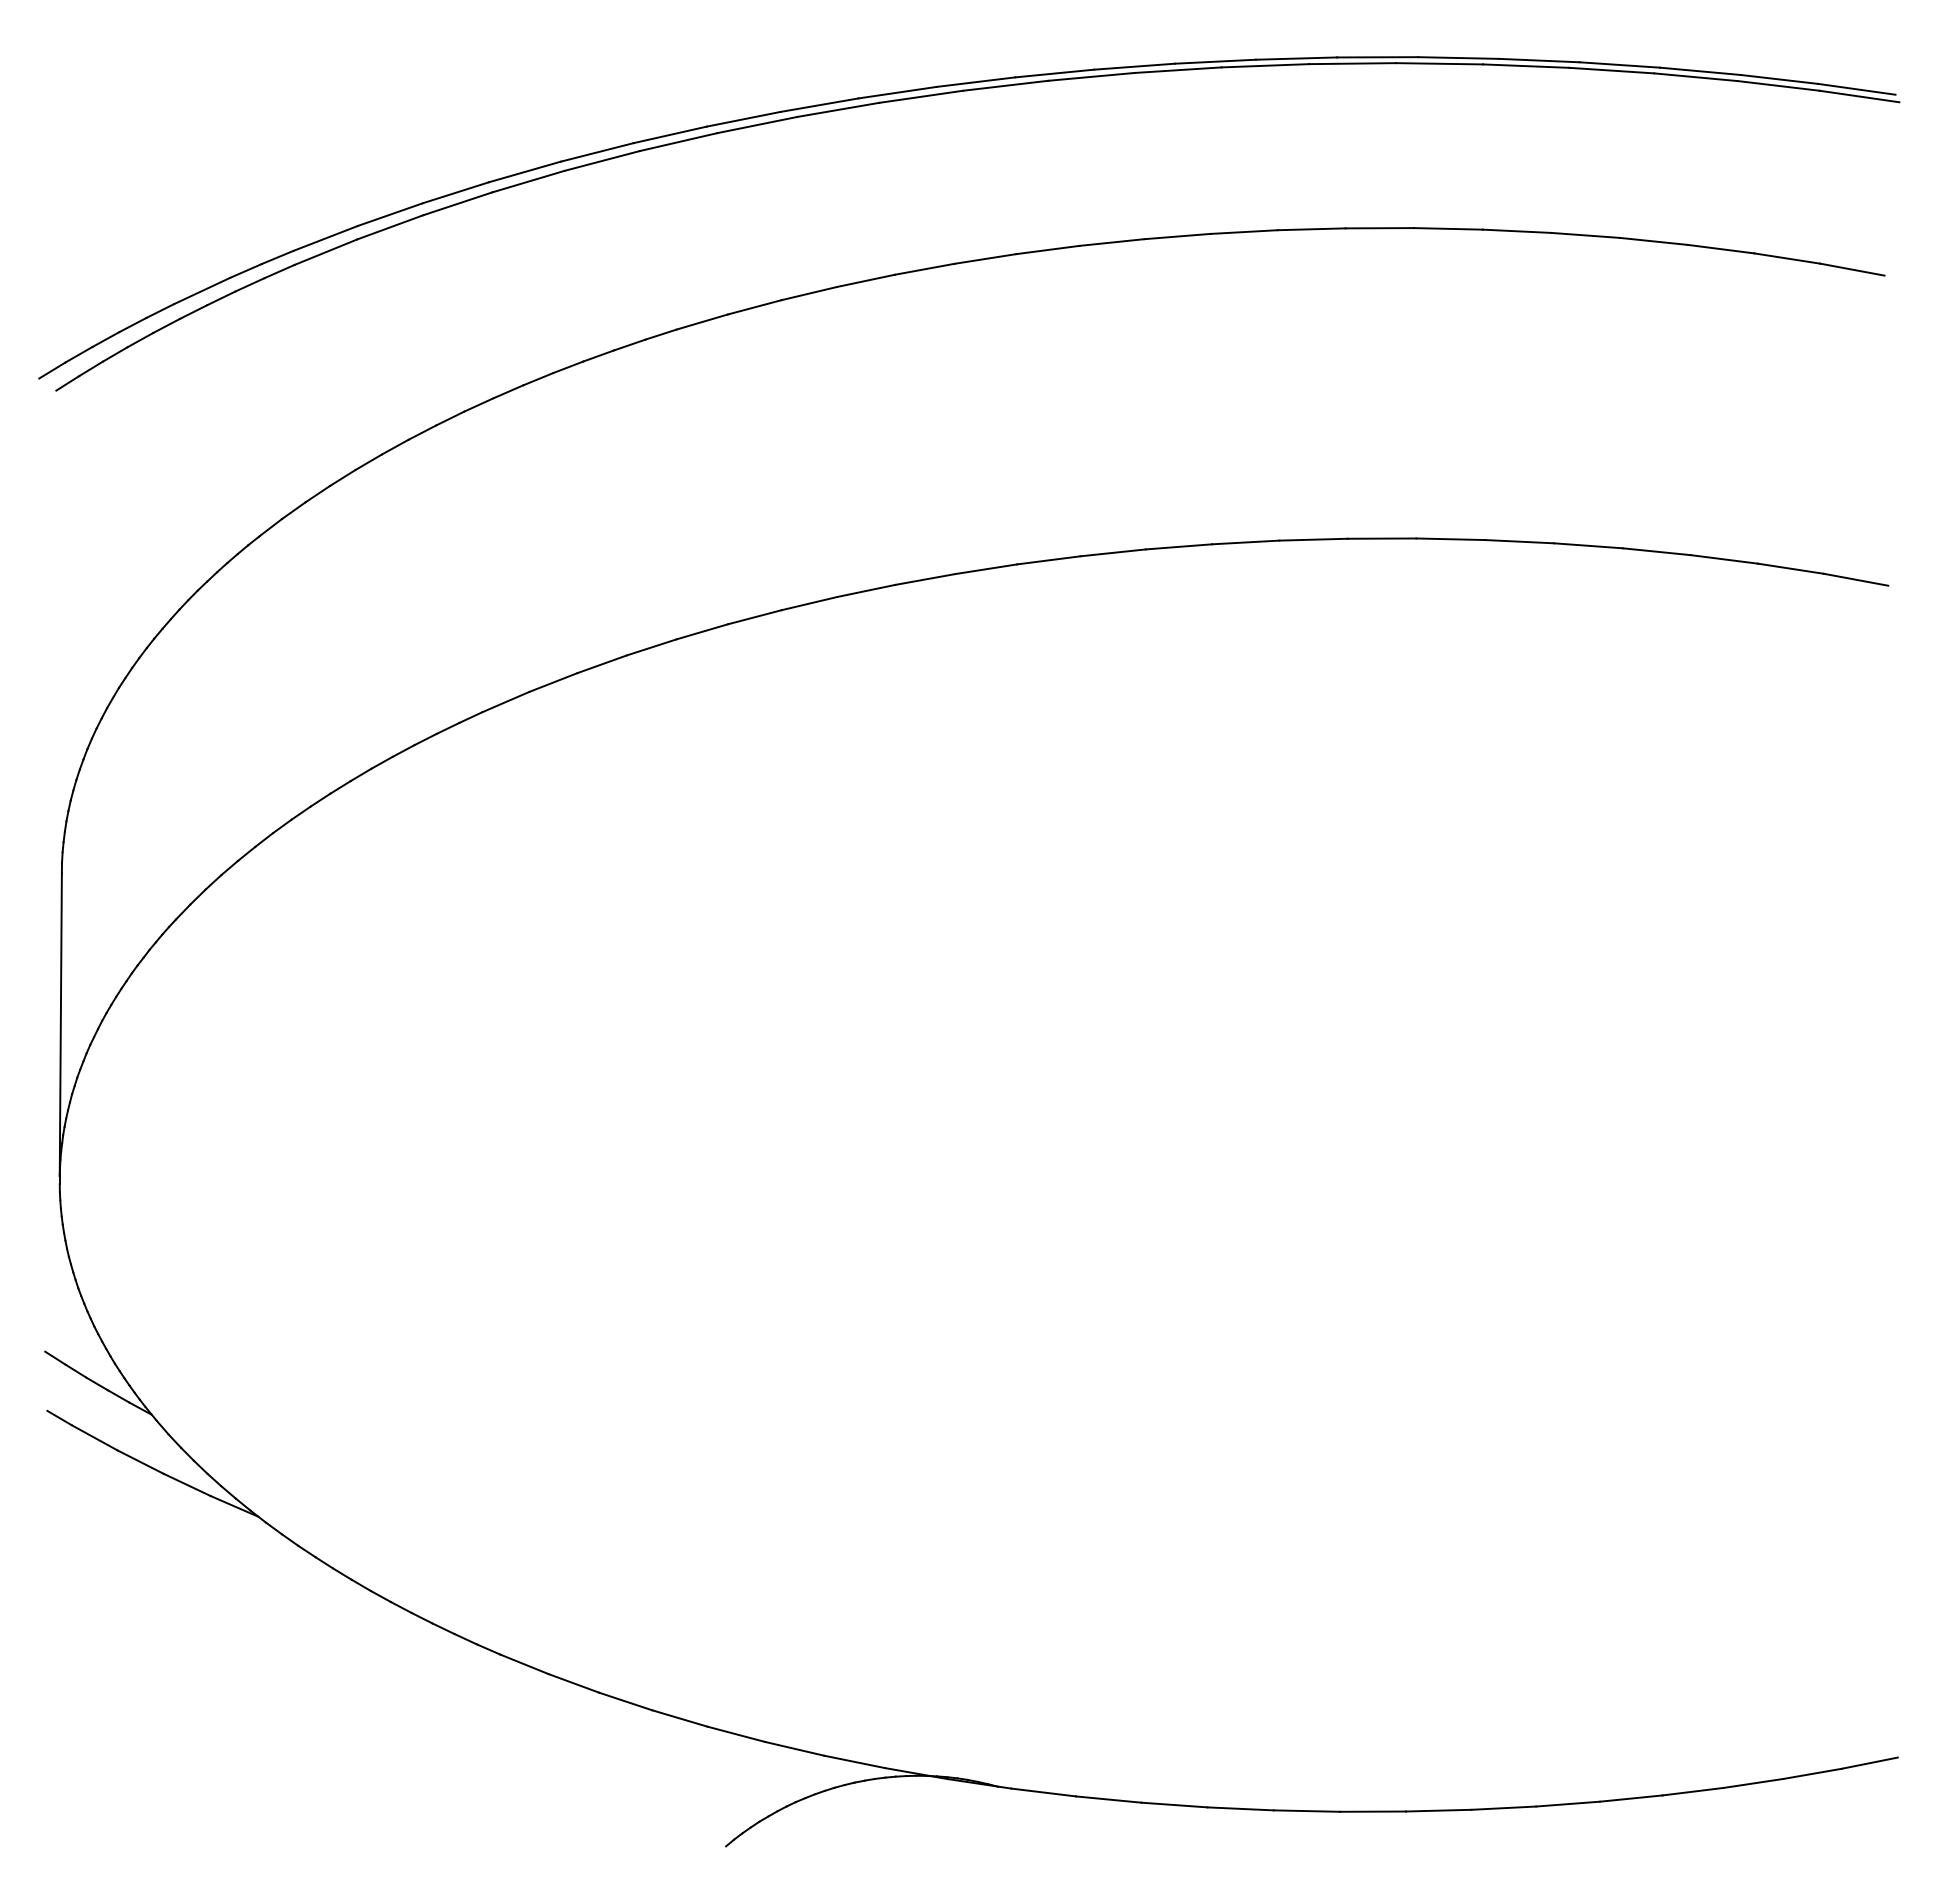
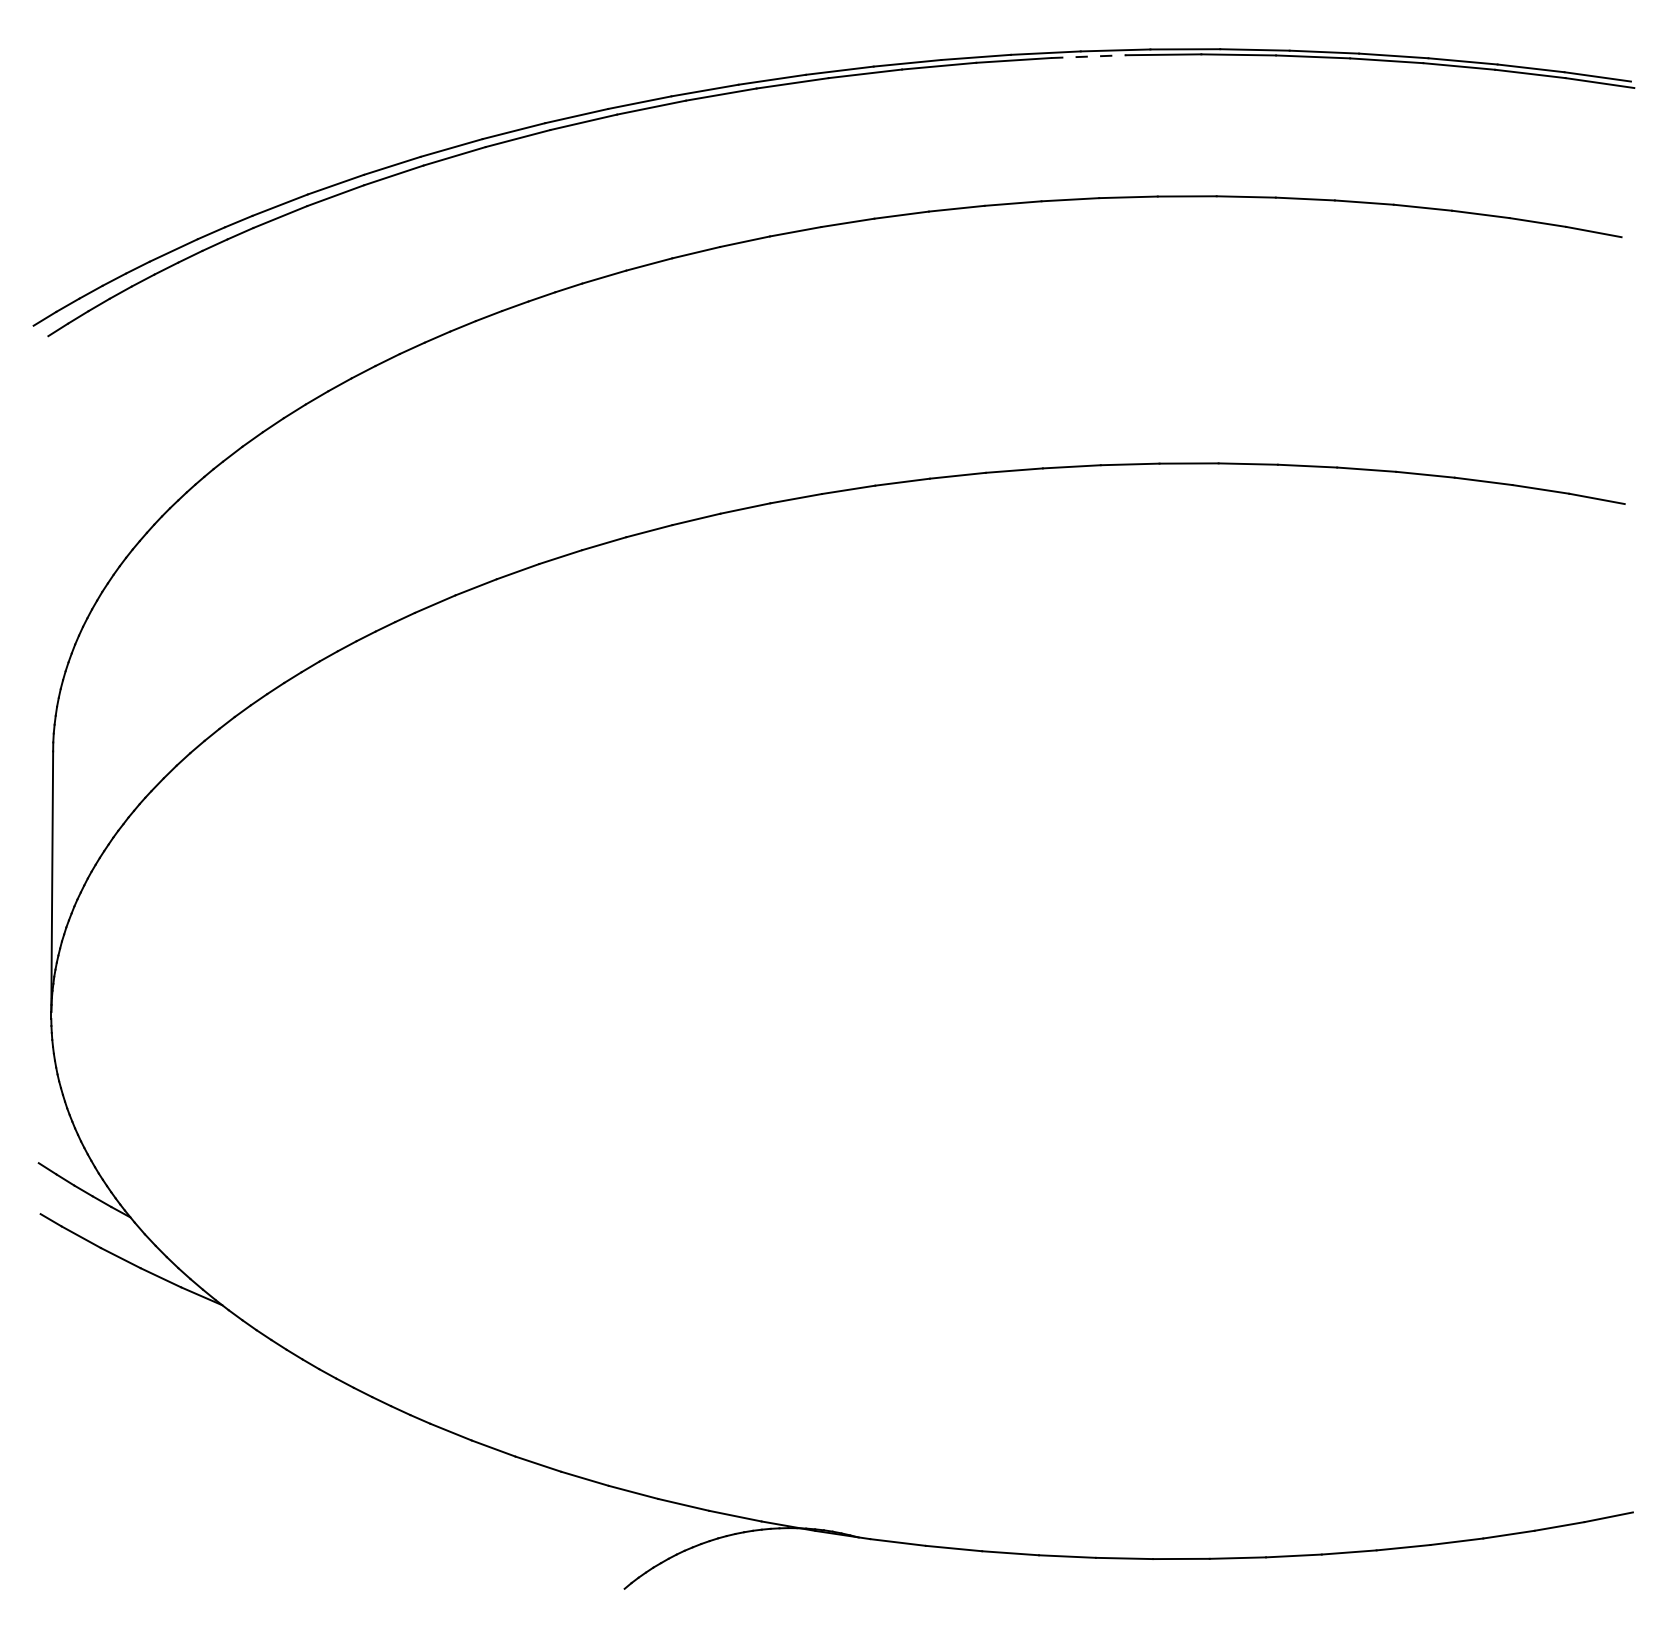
line: (1265, 65) -> (1088, 56), solid -> dashed

